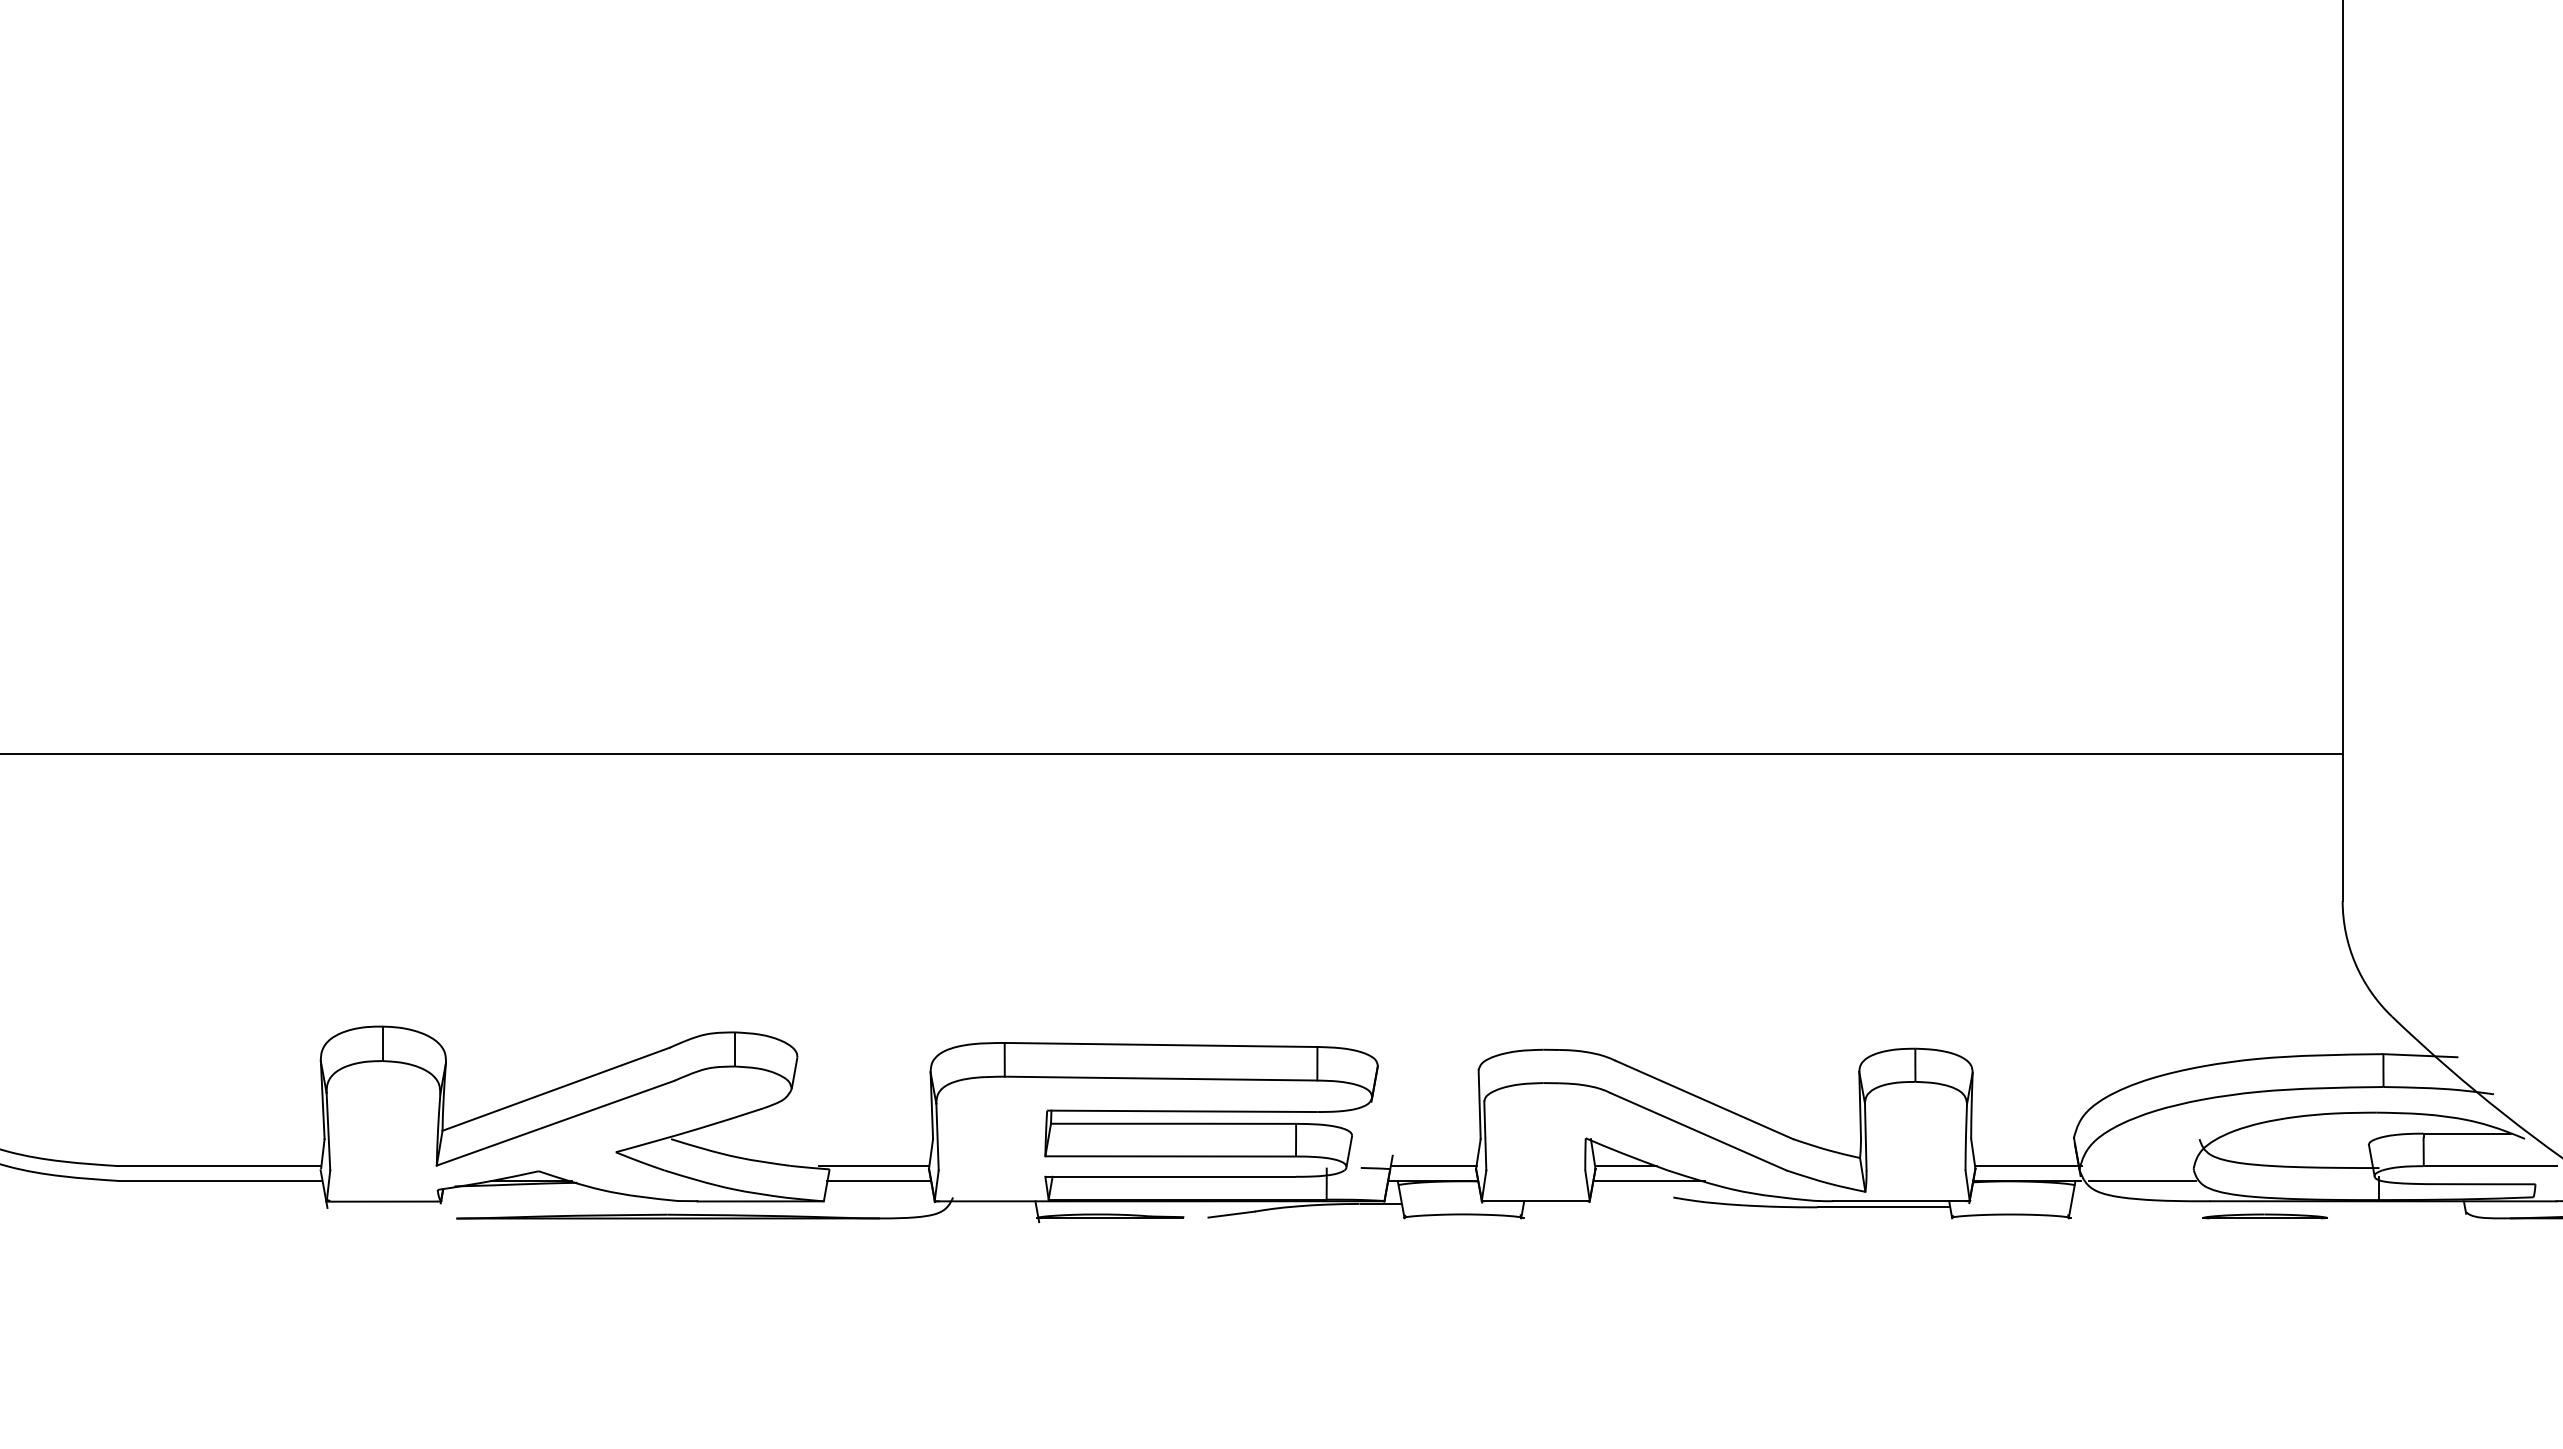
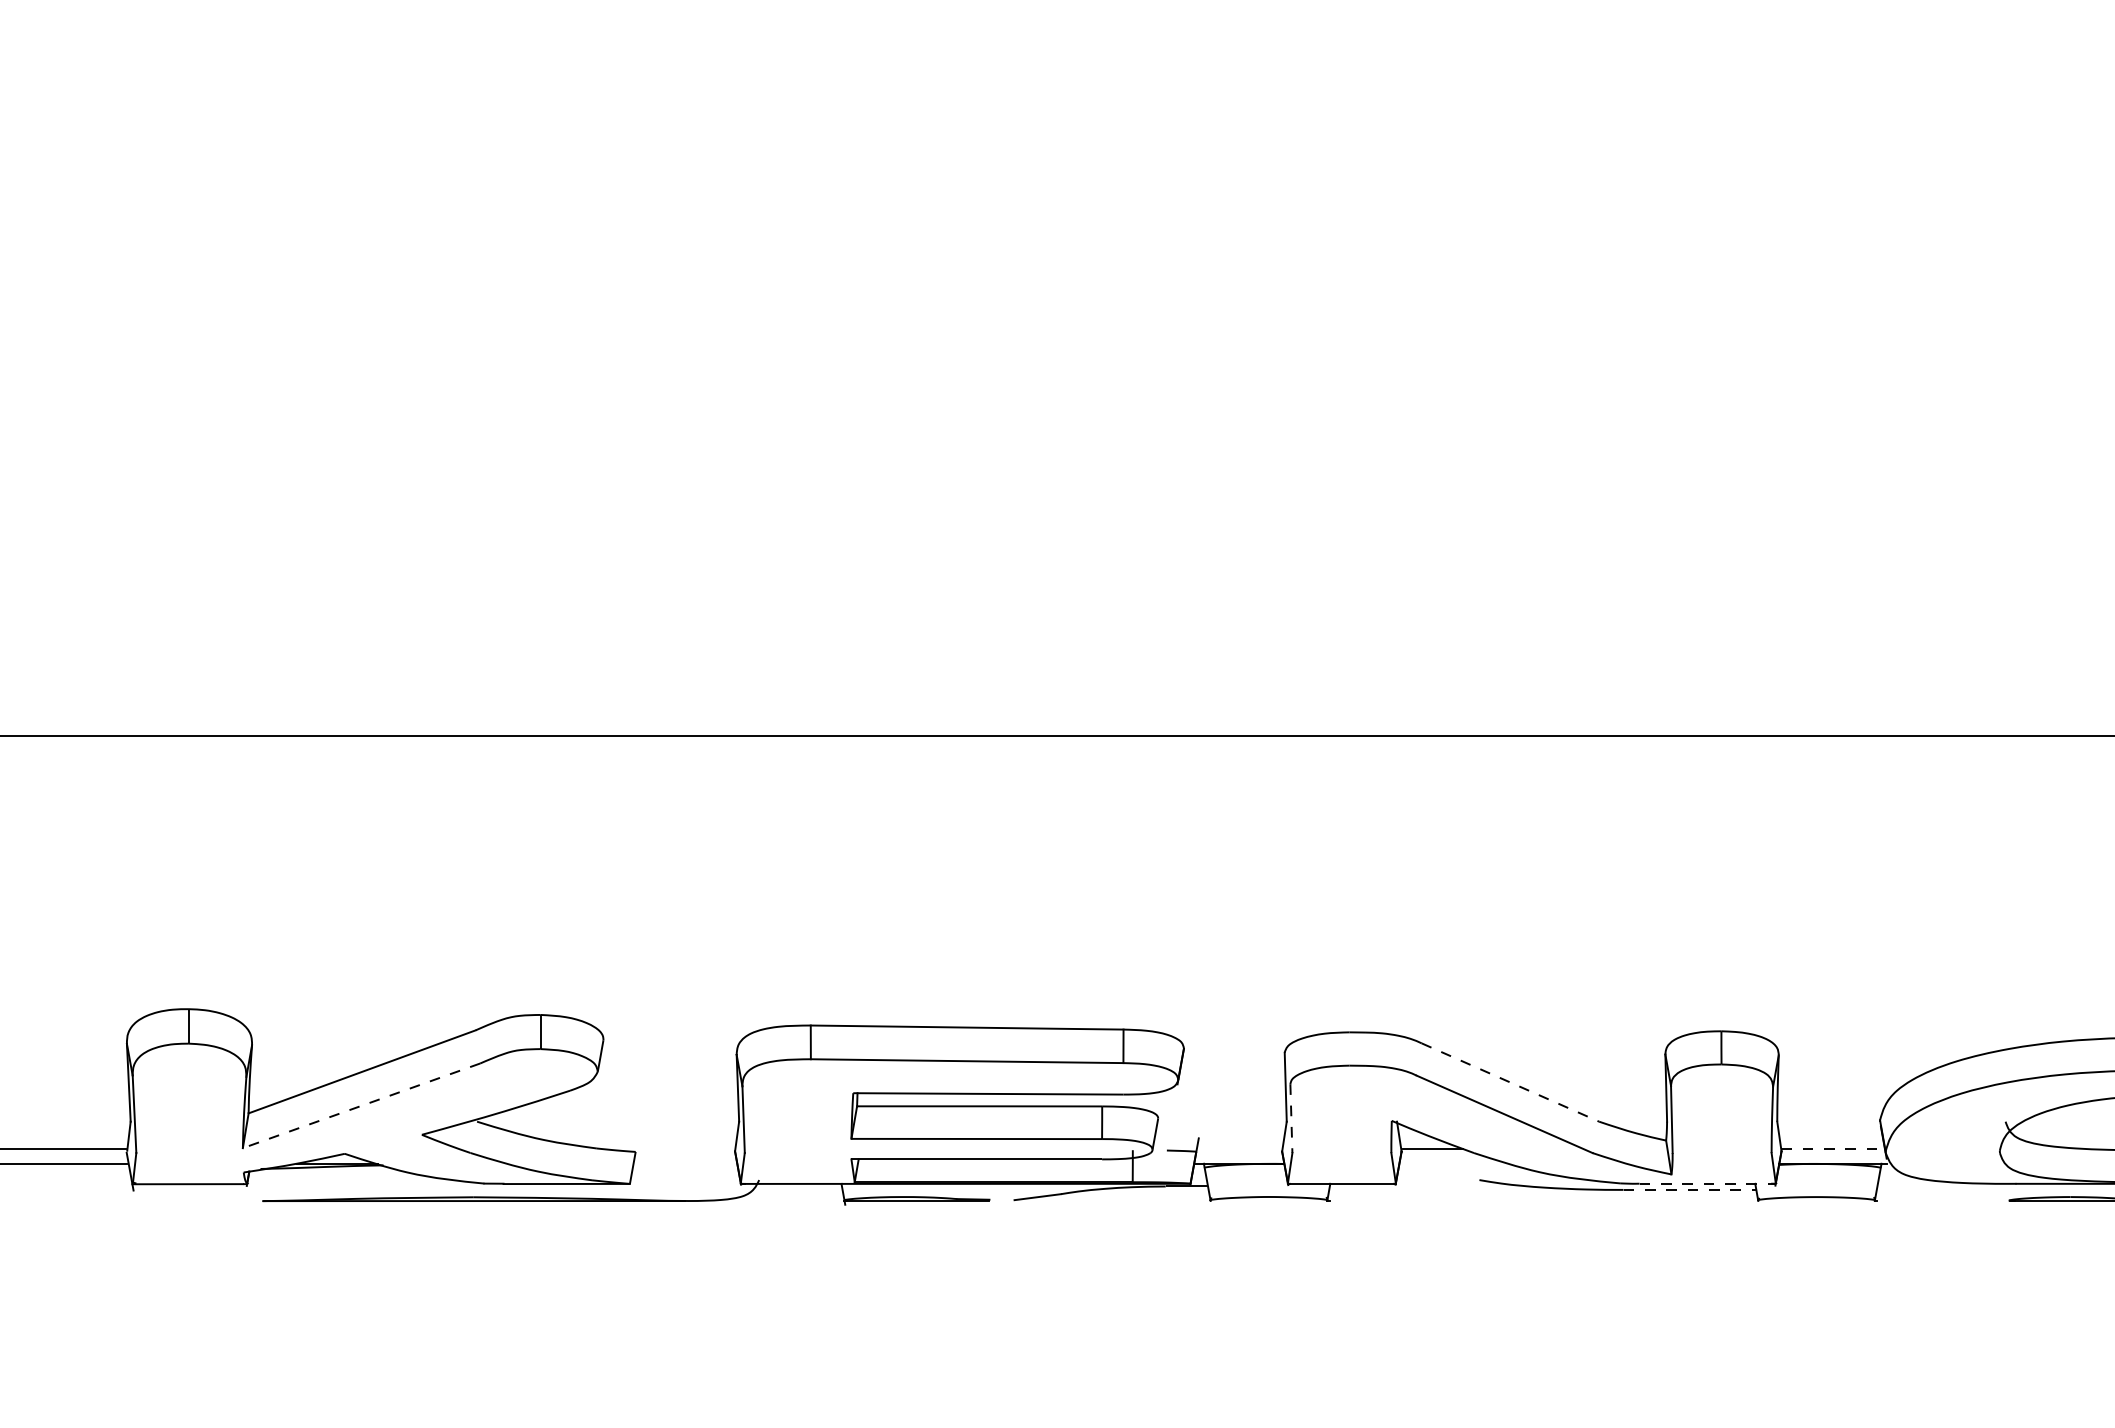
line: (1704, 1100) -> (1510, 1083), solid -> dashed
line: (555, 1123) -> (361, 1106), solid -> dashed
line: (1485, 1136) -> (1291, 1119), solid -> dashed
line: (873, 1166) -> (679, 1149), removed
line: (1433, 1166) -> (1239, 1149), removed
line: (2028, 1166) -> (1834, 1149), solid -> dashed
line: (879, 1181) -> (685, 1164), removed
line: (1649, 1181) -> (1455, 1164), removed
line: (2141, 1181) -> (1947, 1164), removed
line: (1902, 1201) -> (1708, 1184), solid -> dashed
line: (1884, 1207) -> (1690, 1190), solid -> dashed

